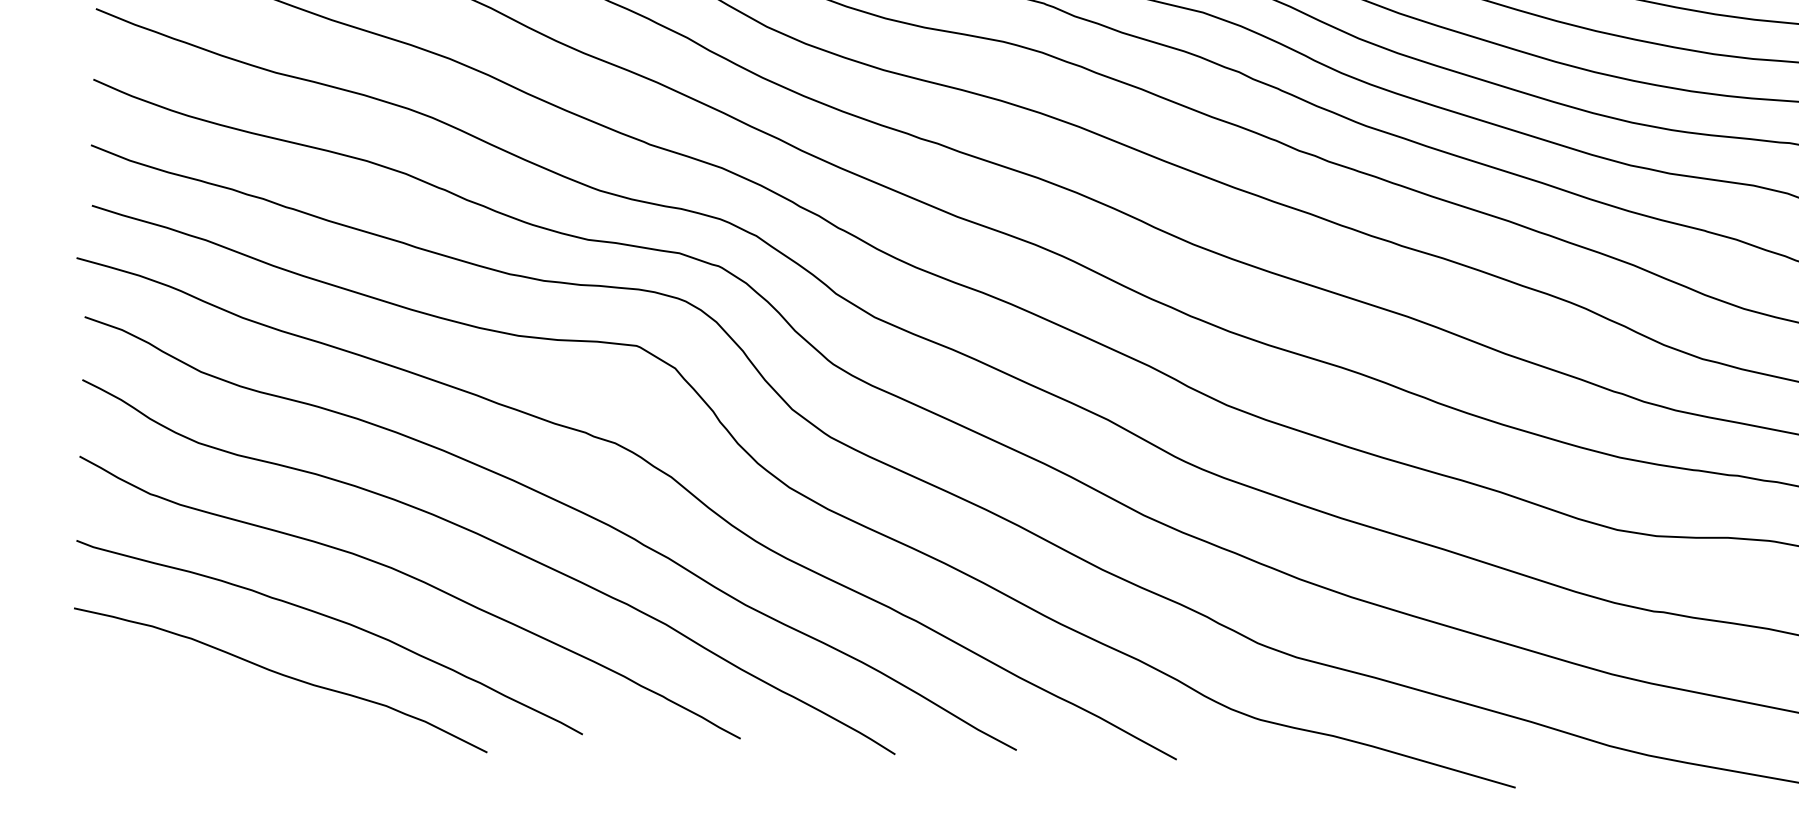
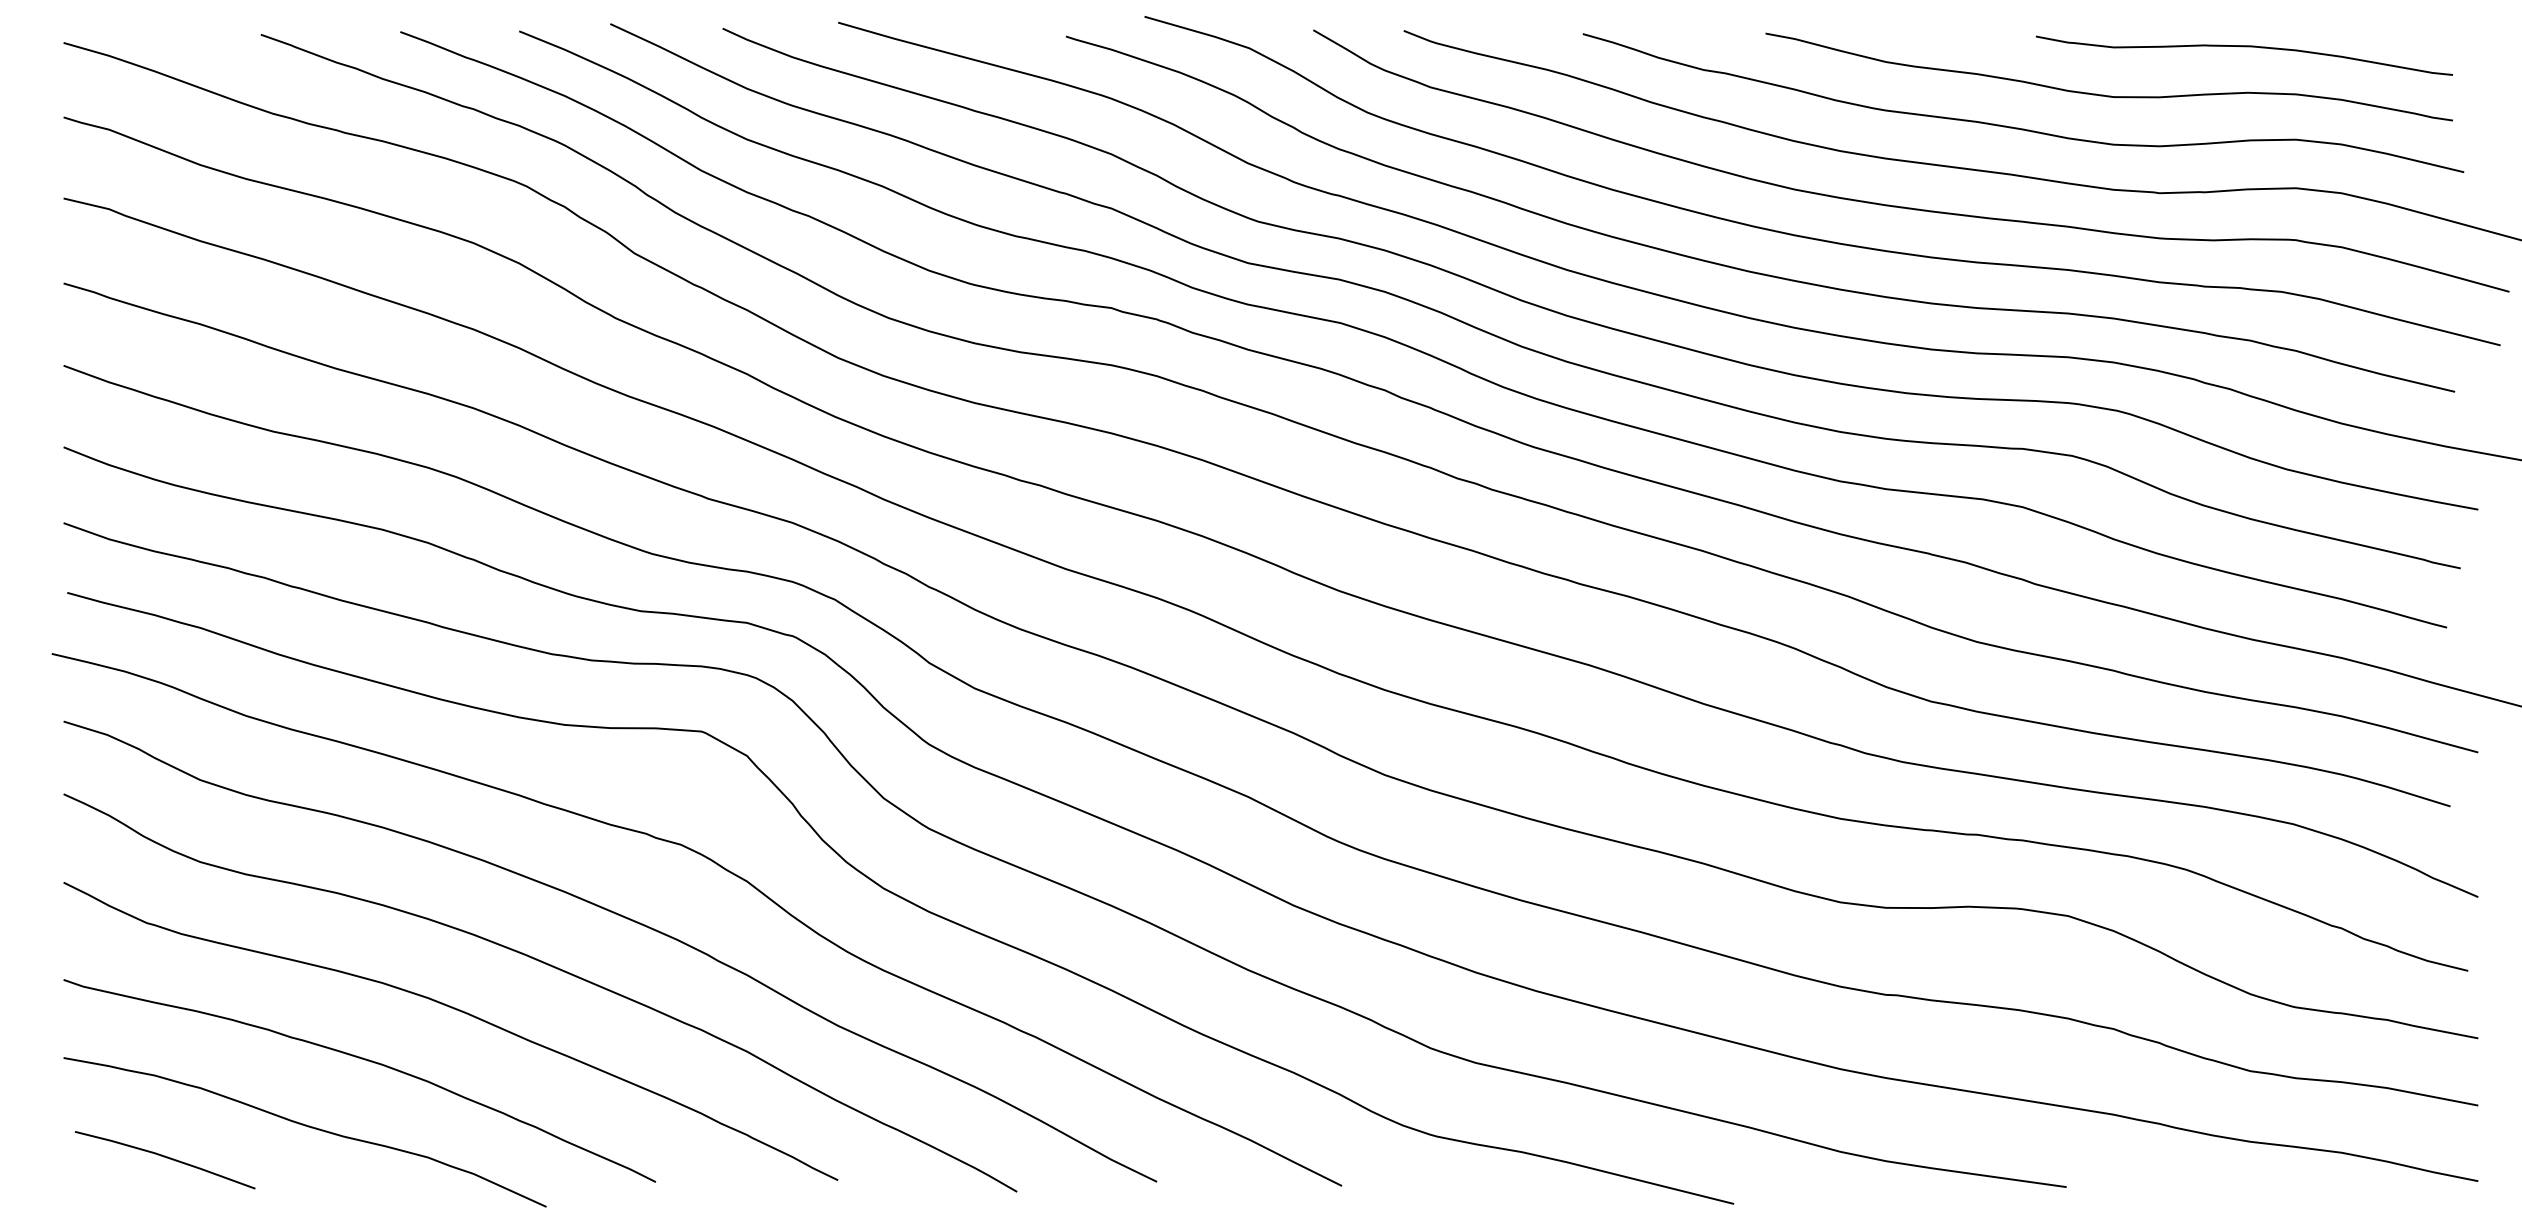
line: (159, 698) -> (166, 1158), added

